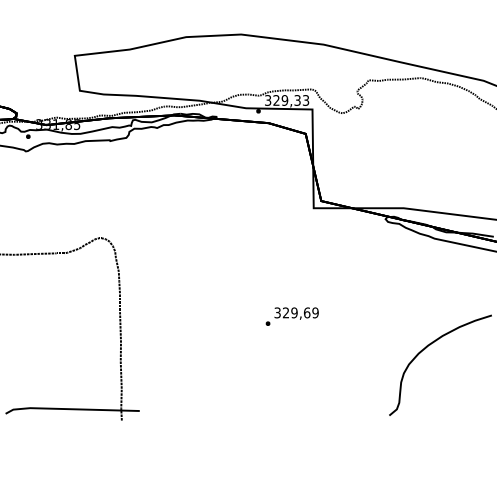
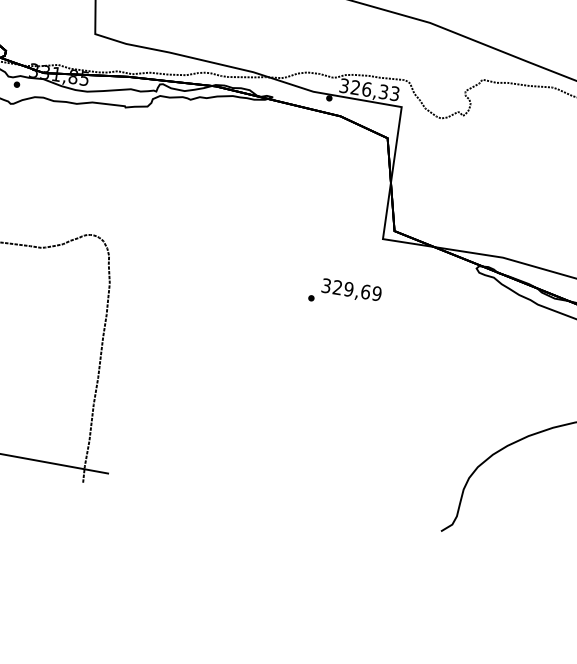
text: (284, 100) -> (366, 89), 329,33 -> 326,33
text: (291, 316) -> (344, 293), moved

